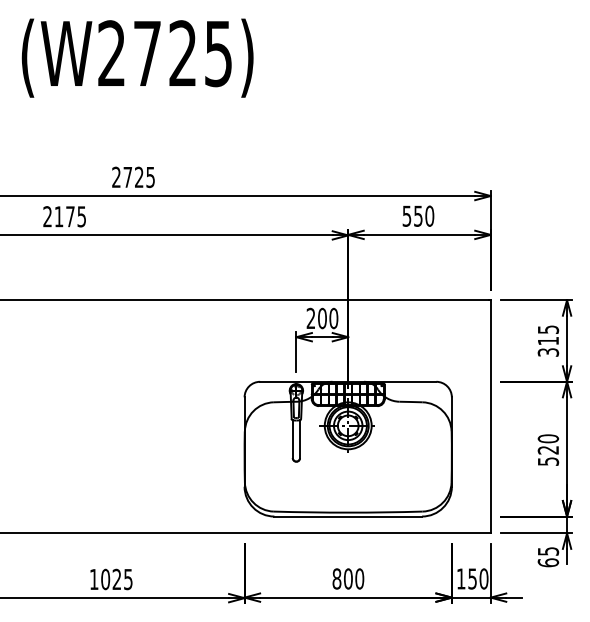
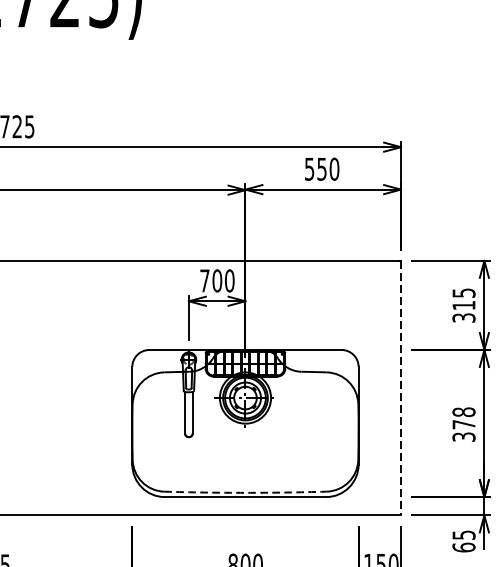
text: (310, 317) -> (204, 279), 200 -> 700
line: (490, 416) -> (400, 387), solid -> dashed
text: (547, 449) -> (463, 423), 520 -> 378
arc: (348, 512) -> (245, 492), solid -> dashed

